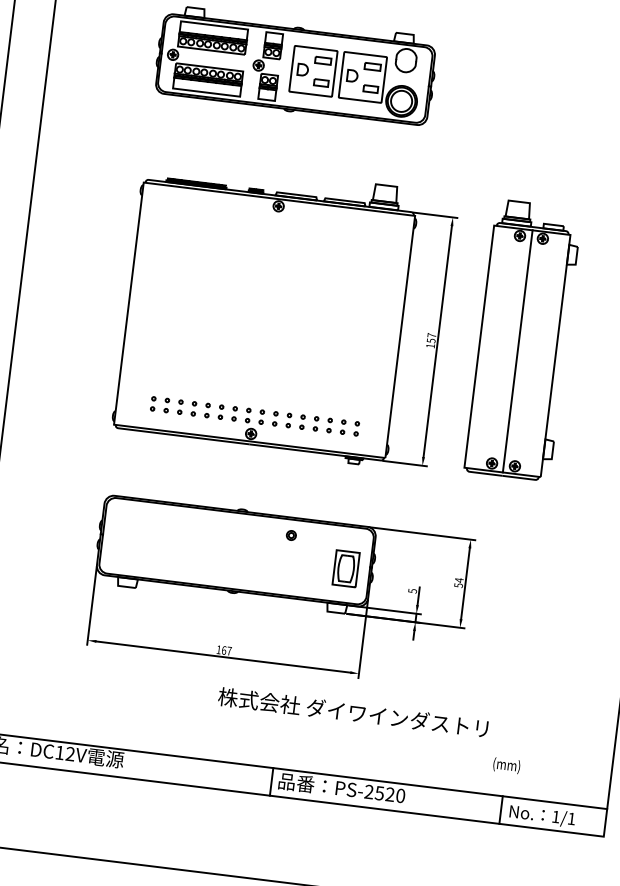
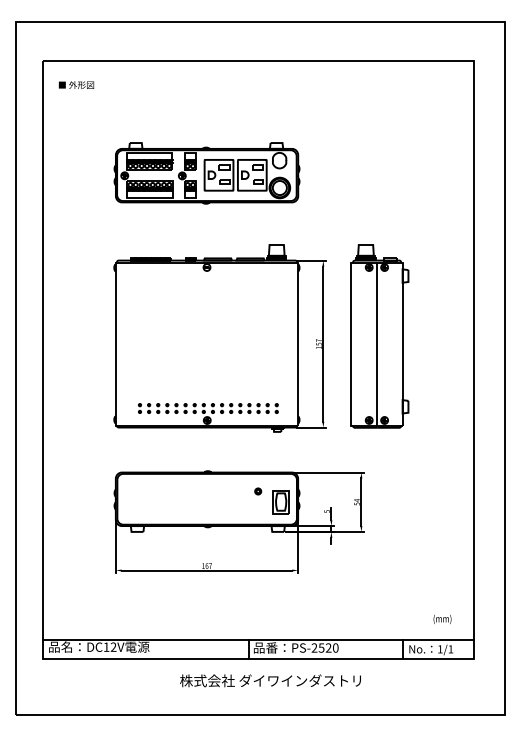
part: (291, 535) -> (258, 491), moved
text: (353, 712) -> (270, 680), moved
text: (506, 764) -> (442, 618), moved

